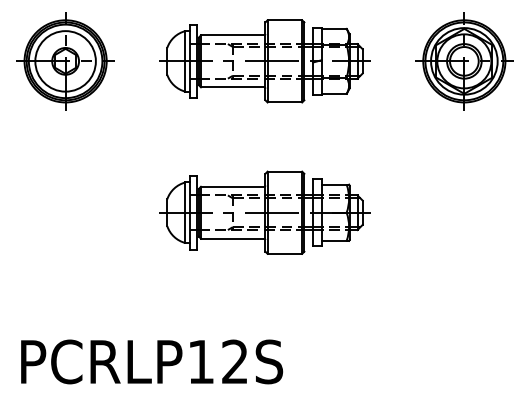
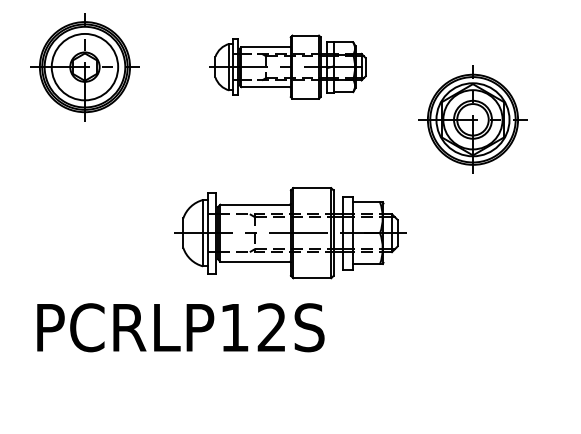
part: (65, 61) -> (84, 67), moved
part: (264, 61) -> (289, 67), size x0.7
part: (464, 61) -> (473, 119), moved
text: (152, 361) -> (181, 327), moved

